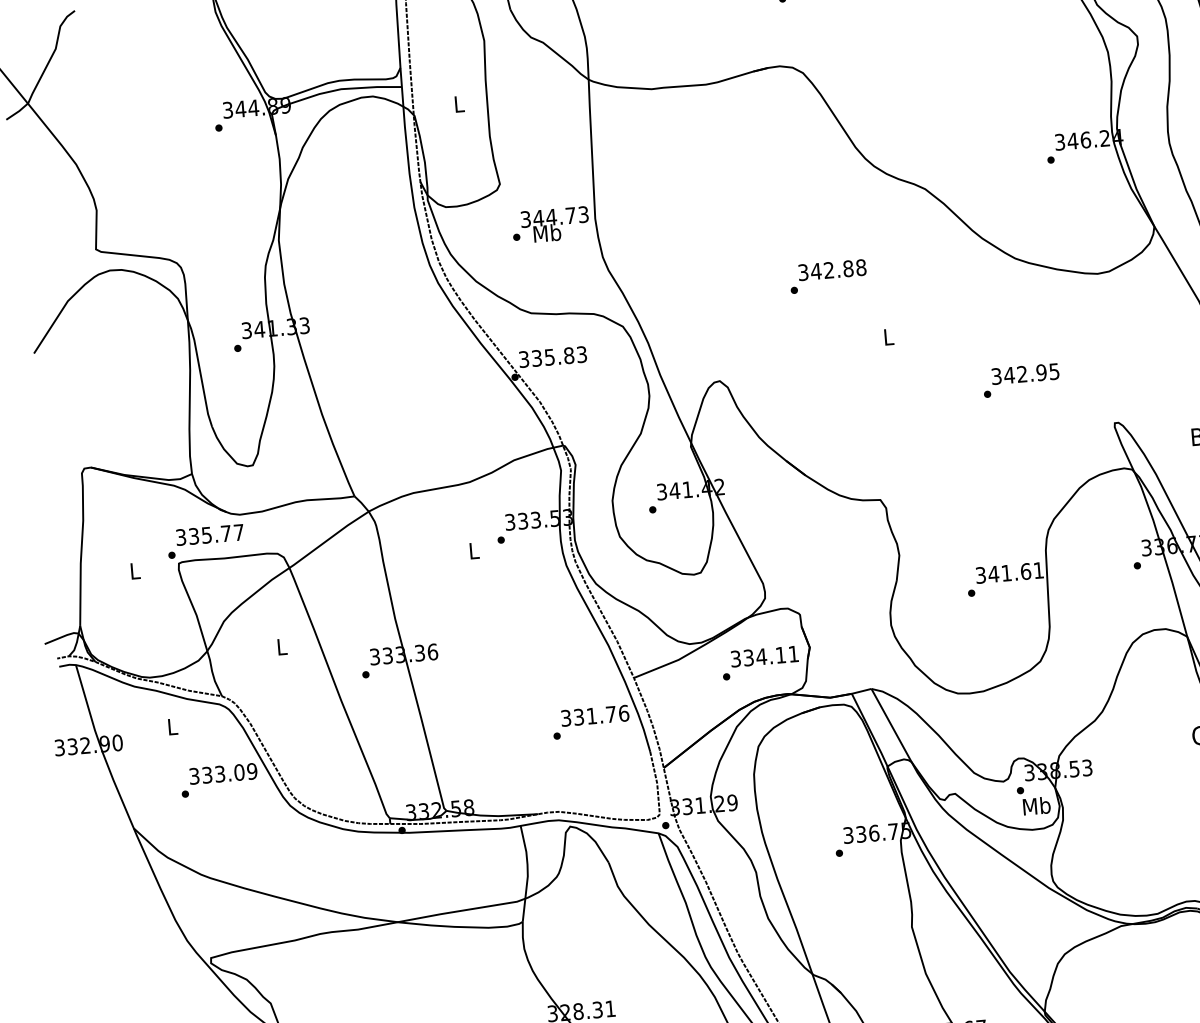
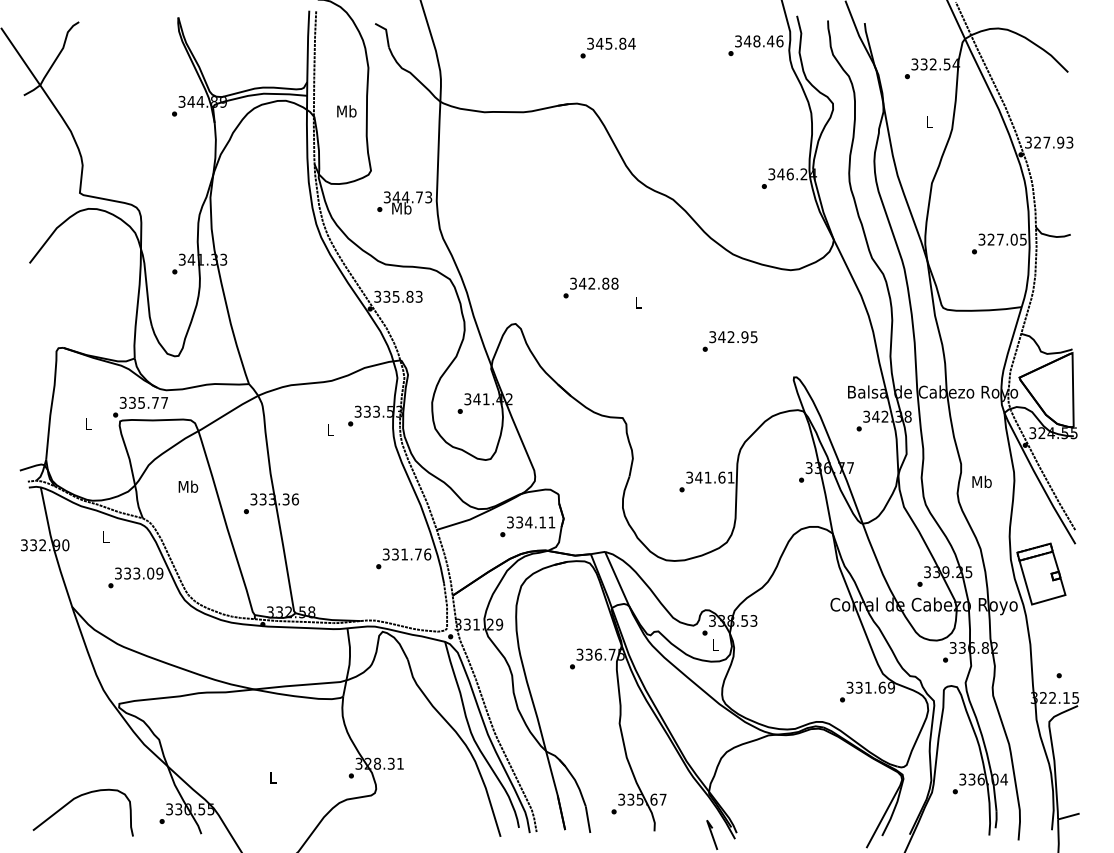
text: (458, 104) -> (346, 111), L -> Mb
text: (827, 275) -> (590, 287), moved
text: (282, 646) -> (188, 486), L -> Mb
text: (1036, 805) -> (715, 644), Mb -> L

